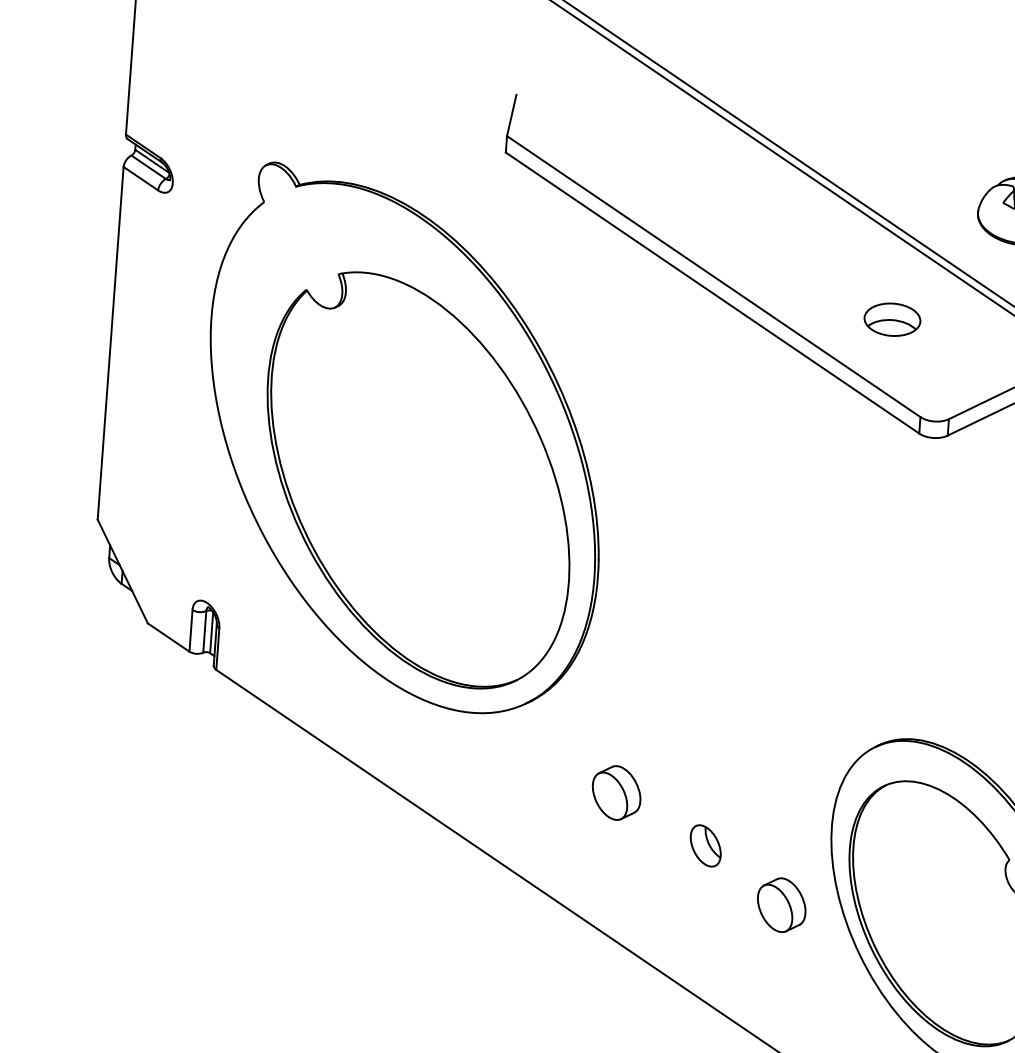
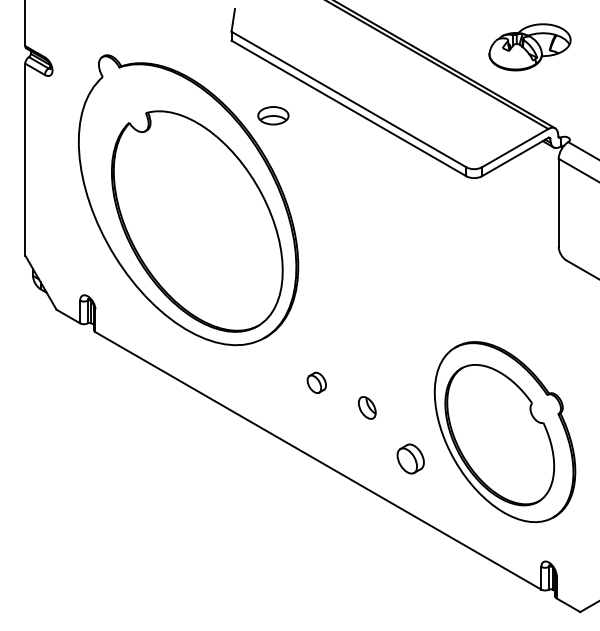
part: (892, 319) -> (273, 115), moved
part: (615, 792) -> (316, 382), size x0.7
part: (781, 904) -> (410, 458), moved

